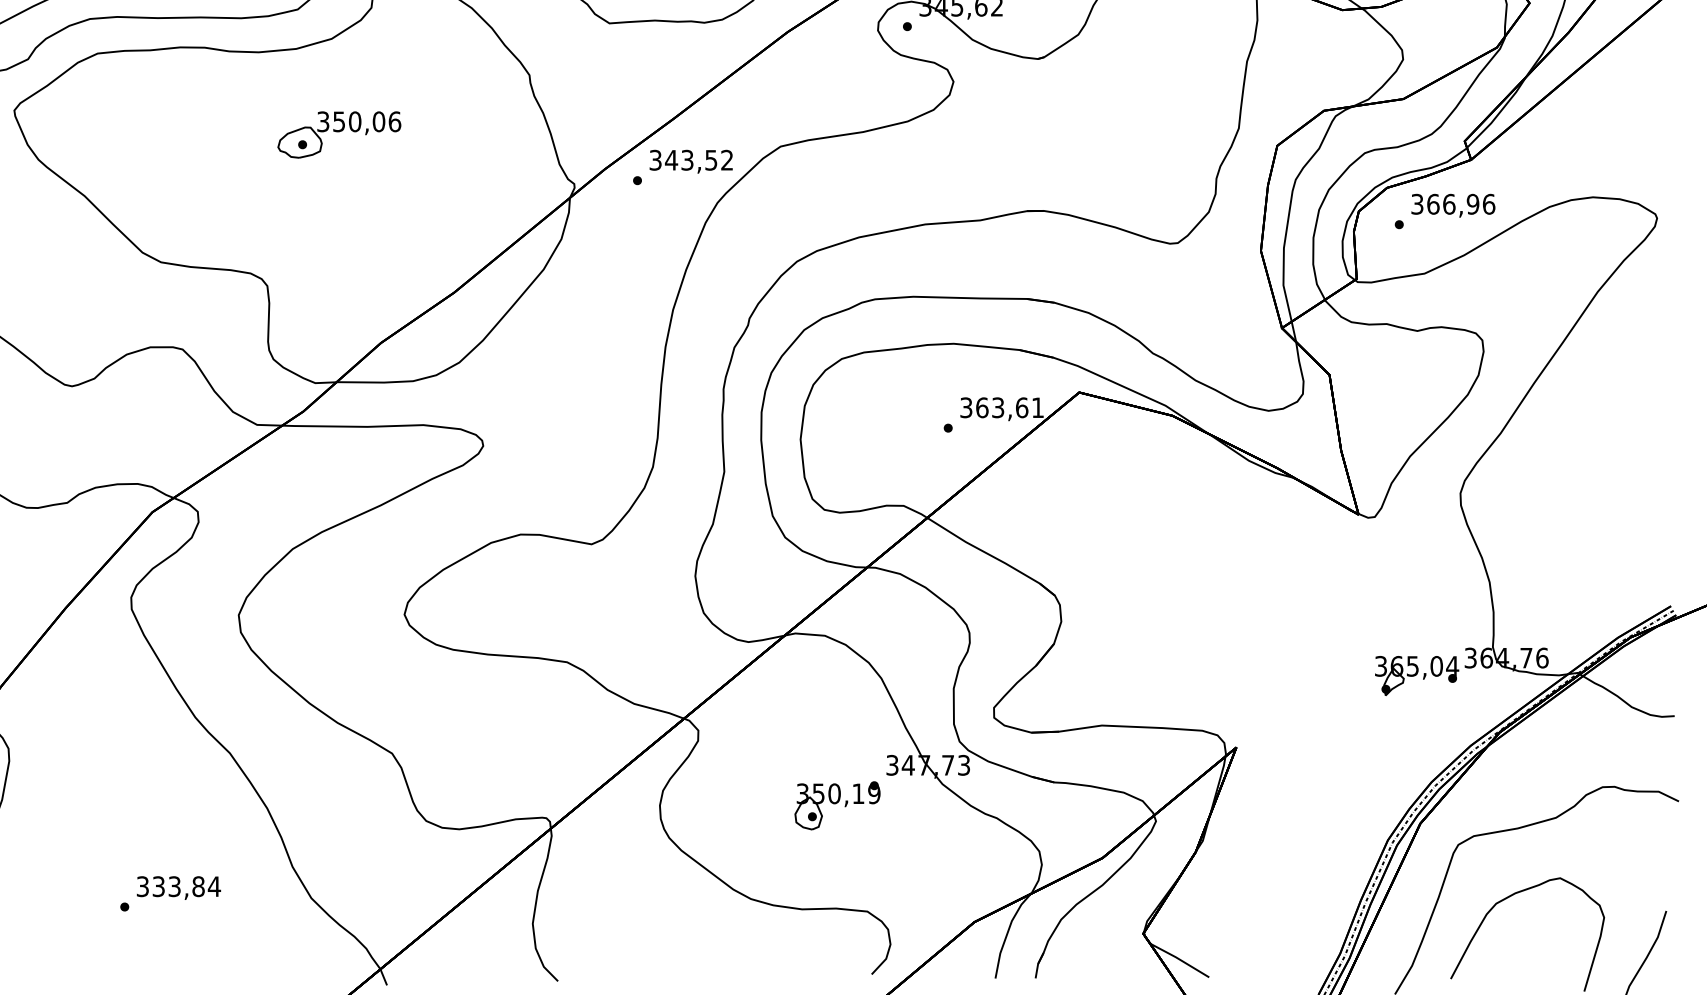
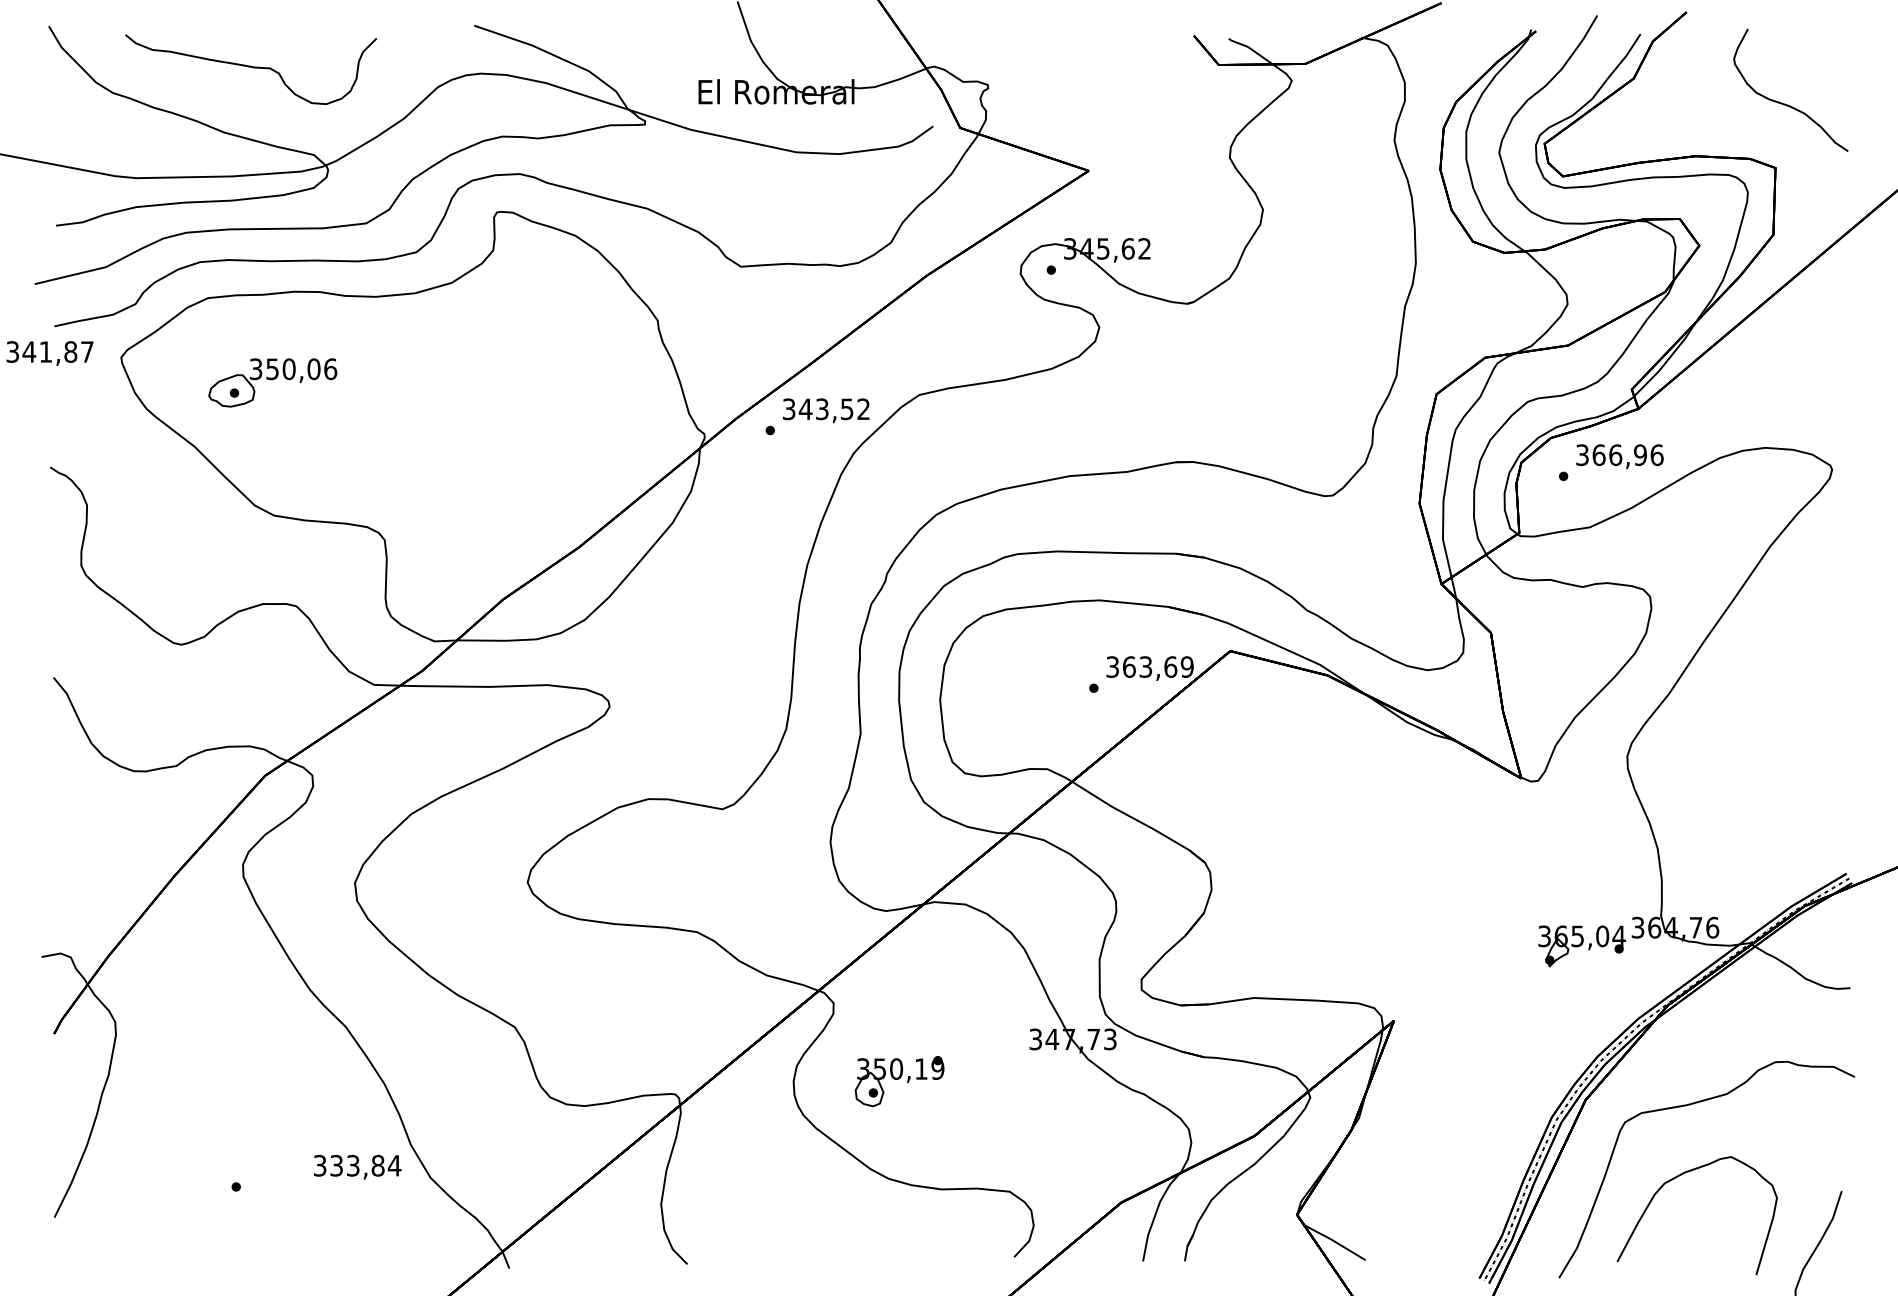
part: (339, 134) -> (272, 382), moved
text: (1037, 407) -> (1186, 666), 363,61 -> 363,69
part: (837, 805) -> (899, 1081), moved
text: (178, 888) -> (357, 1167), moved

